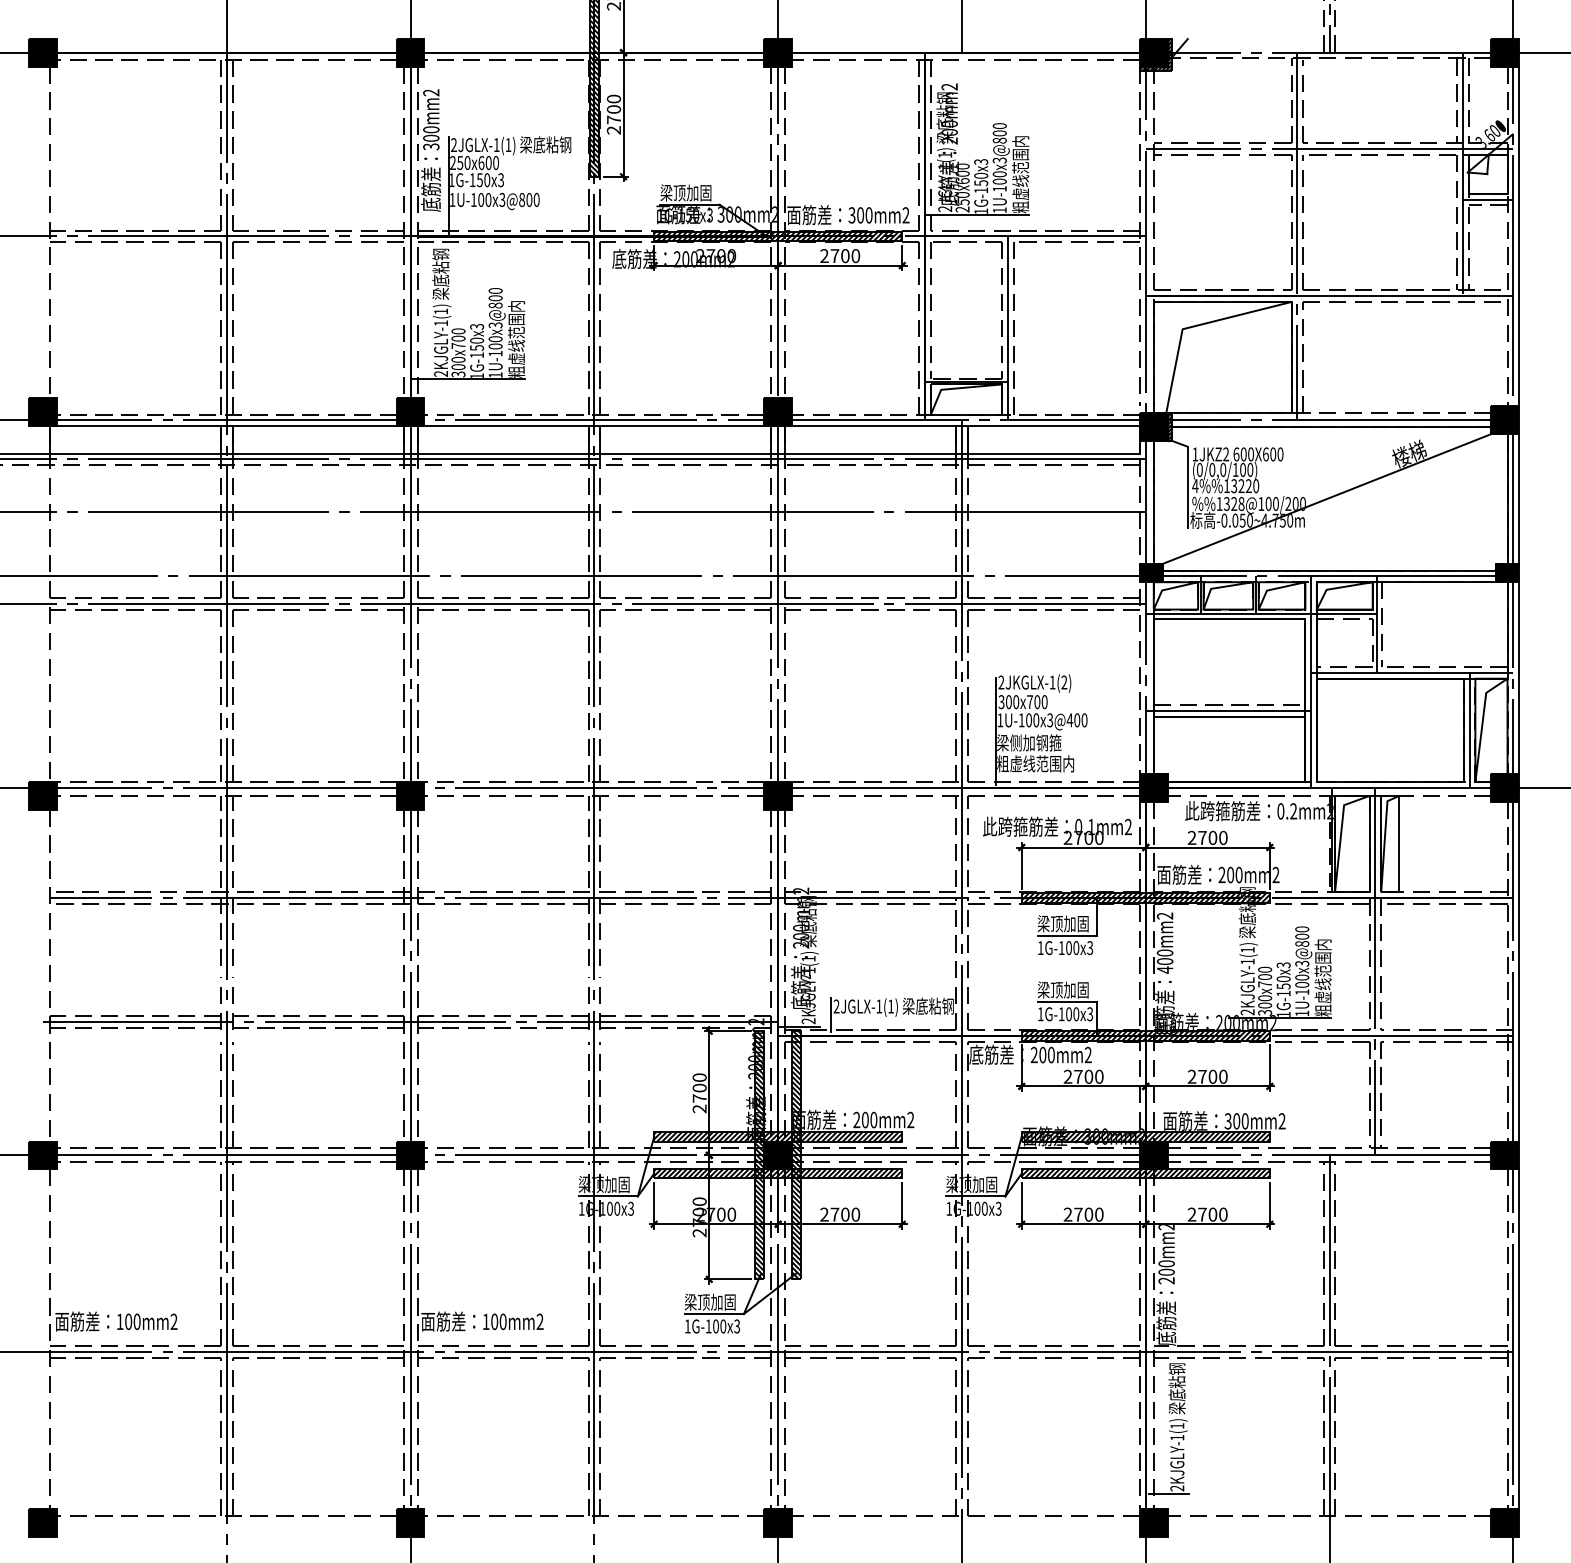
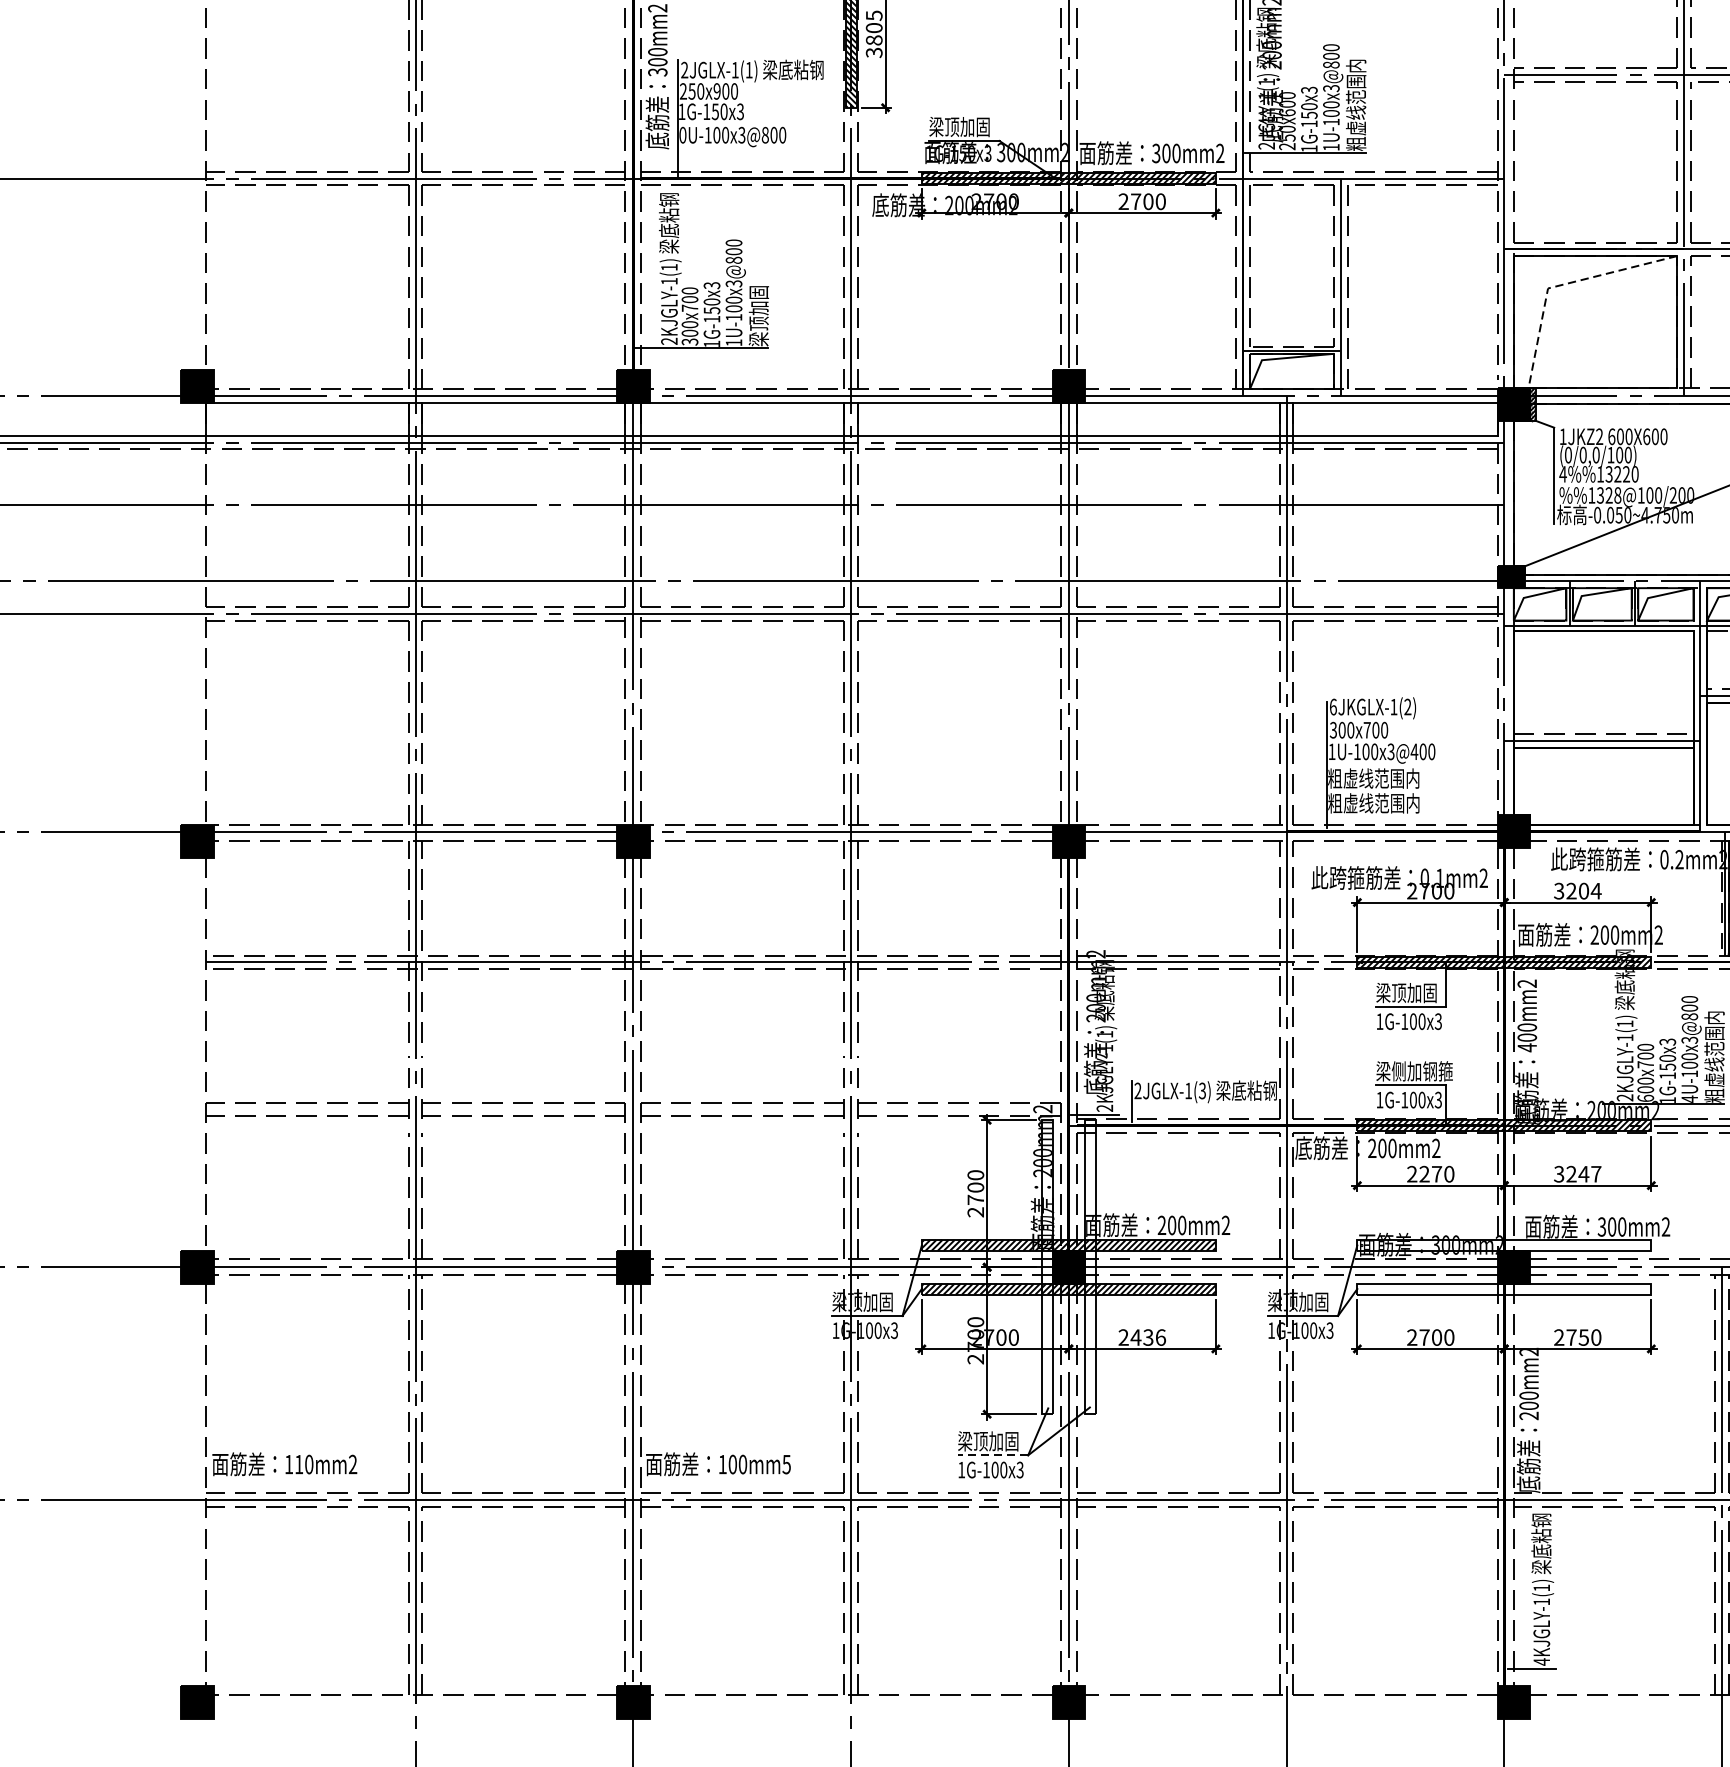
text: (614, 114) -> (874, 33), 2700 -> 3805
text: (481, 163) -> (717, 92), 250x600 -> 250x900
text: (452, 199) -> (682, 134), 1U-100x3@800 -> 0U-100x3@800
line: (1195, 326) -> (1563, 285), solid -> dashed
text: (516, 339) -> (758, 300), 粗虚线范围内 -> 梁顶加固
text: (1001, 682) -> (1333, 707), 2JKGLX-1(2) -> 6JKGLX-1(2)
text: (1035, 742) -> (1373, 778), 梁侧加钢箍 -> 粗虚线范围内
text: (1207, 837) -> (1577, 890), 2700 -> 3204
text: (1076, 989) -> (1422, 1070), 梁顶加固 -> 梁侧加钢箍
text: (890, 1006) -> (1201, 1090), 2JGLX-1(1) -> 2JGLX-1(3)
text: (1265, 1012) -> (1646, 1098), 300x700 -> 600x700
text: (1302, 1013) -> (1690, 1099), 1U-100x3@800 -> 4U-100x3@800
line: (410, 1022) -> (633, 1109), removed
text: (1083, 1076) -> (1430, 1173), 2700 -> 2270
text: (1207, 1076) -> (1577, 1173), 2700 -> 3247
hatch: (1145, 1136) -> (1504, 1244), removed
hatch: (759, 1155) -> (1046, 1267), removed
hatch: (796, 1155) -> (1090, 1267), removed
hatch: (1145, 1173) -> (1504, 1288), removed
text: (845, 1214) -> (1148, 1337), 2700 -> 2436
text: (1212, 1214) -> (1583, 1337), 2700 -> 2750
line: (714, 1314) -> (993, 1455), solid -> dashed
text: (128, 1321) -> (298, 1464), 100mm2 -> 110mm2
text: (539, 1321) -> (785, 1464), 100mm2 -> 100mm5
text: (1177, 1488) -> (1541, 1662), 2KJGLY-1(1) -> 4KJGLY-1(1)

